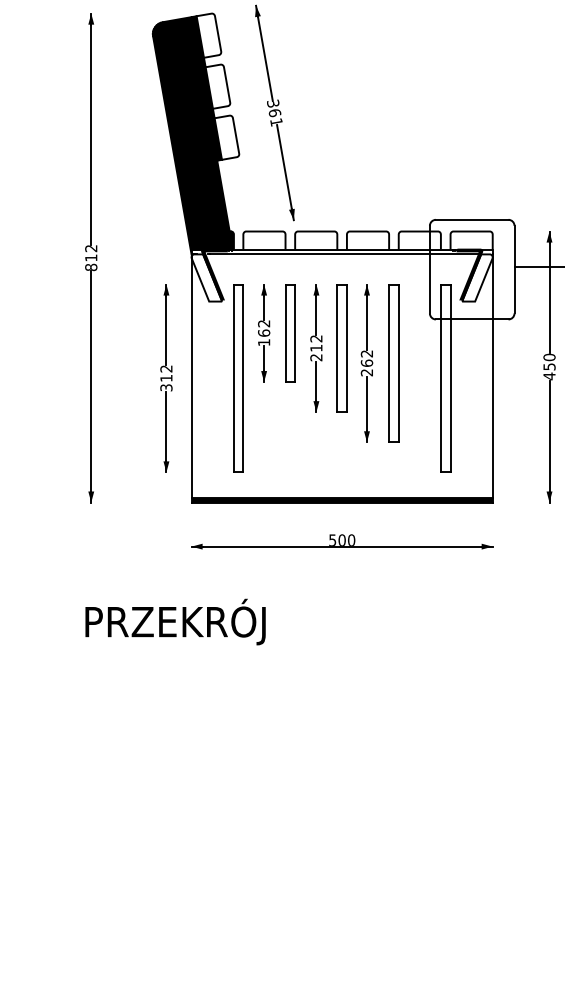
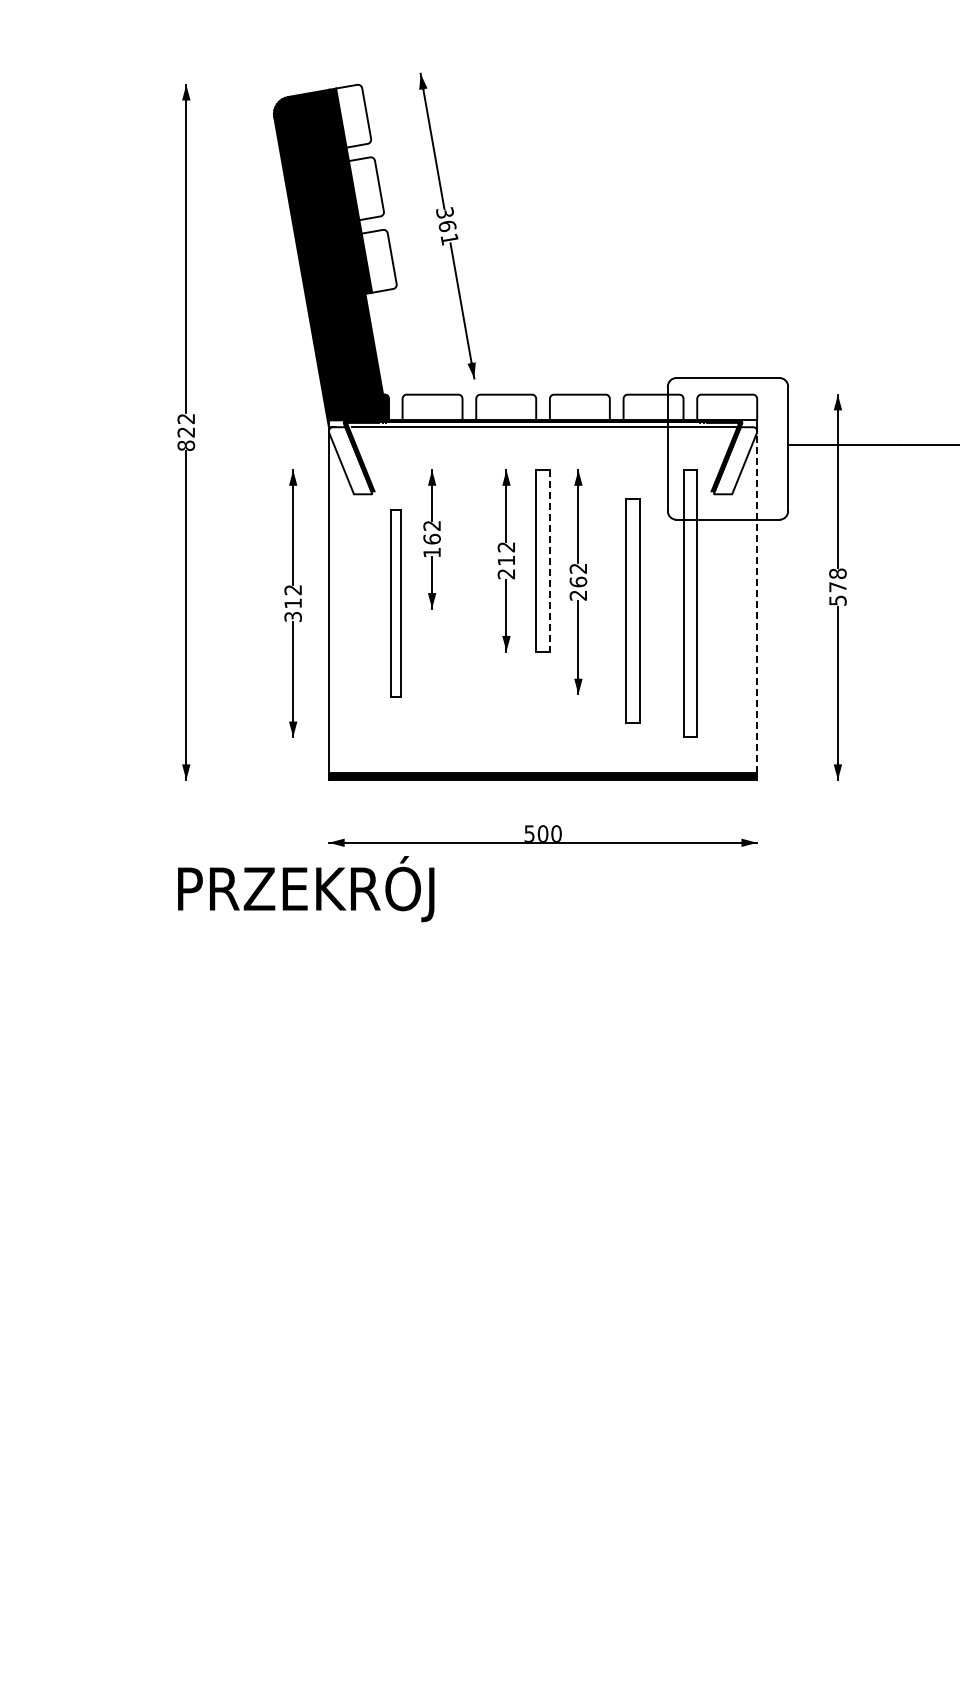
text: (90, 258) -> (185, 432), 812 -> 822
part: (290, 333) -> (469, 539), removed
line: (346, 348) -> (549, 560), solid -> dashed
part: (393, 362) -> (632, 610), moved
text: (549, 367) -> (837, 587), 450 -> 578
line: (492, 375) -> (757, 599), solid -> dashed
part: (238, 378) -> (395, 603), size x0.7
text: (175, 622) -> (306, 889), moved

